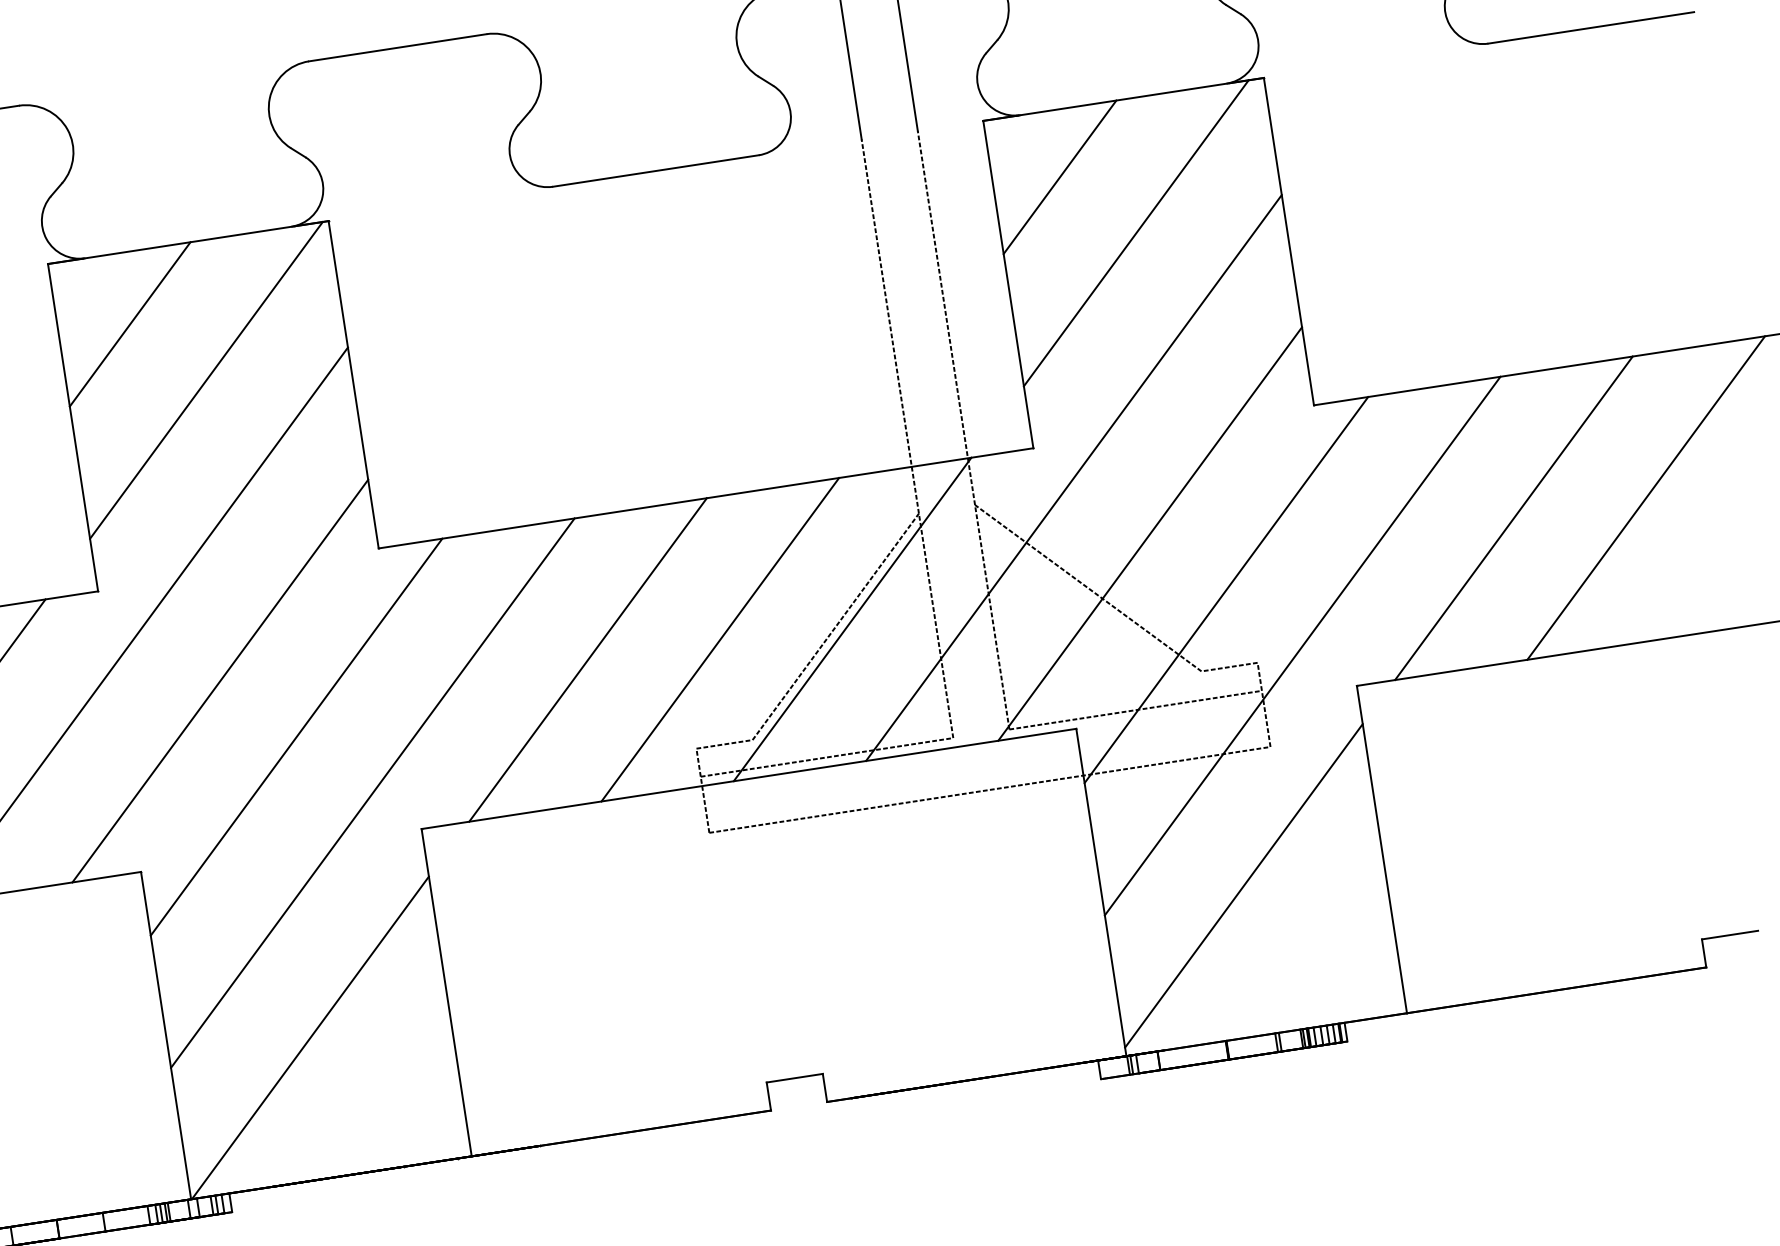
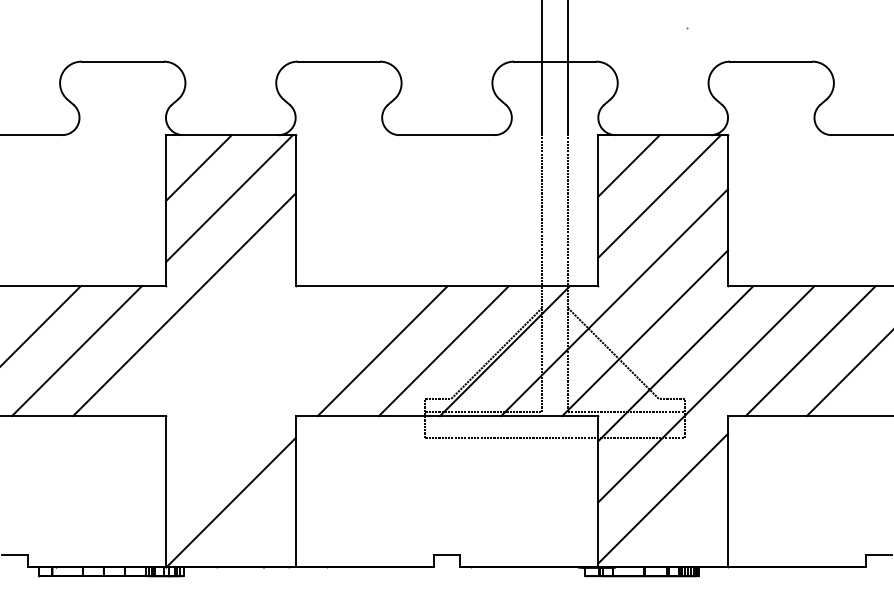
line: (219, 681) -> (214, 335), removed
line: (296, 736) -> (245, 365), removed
line: (371, 793) -> (275, 396), removed

